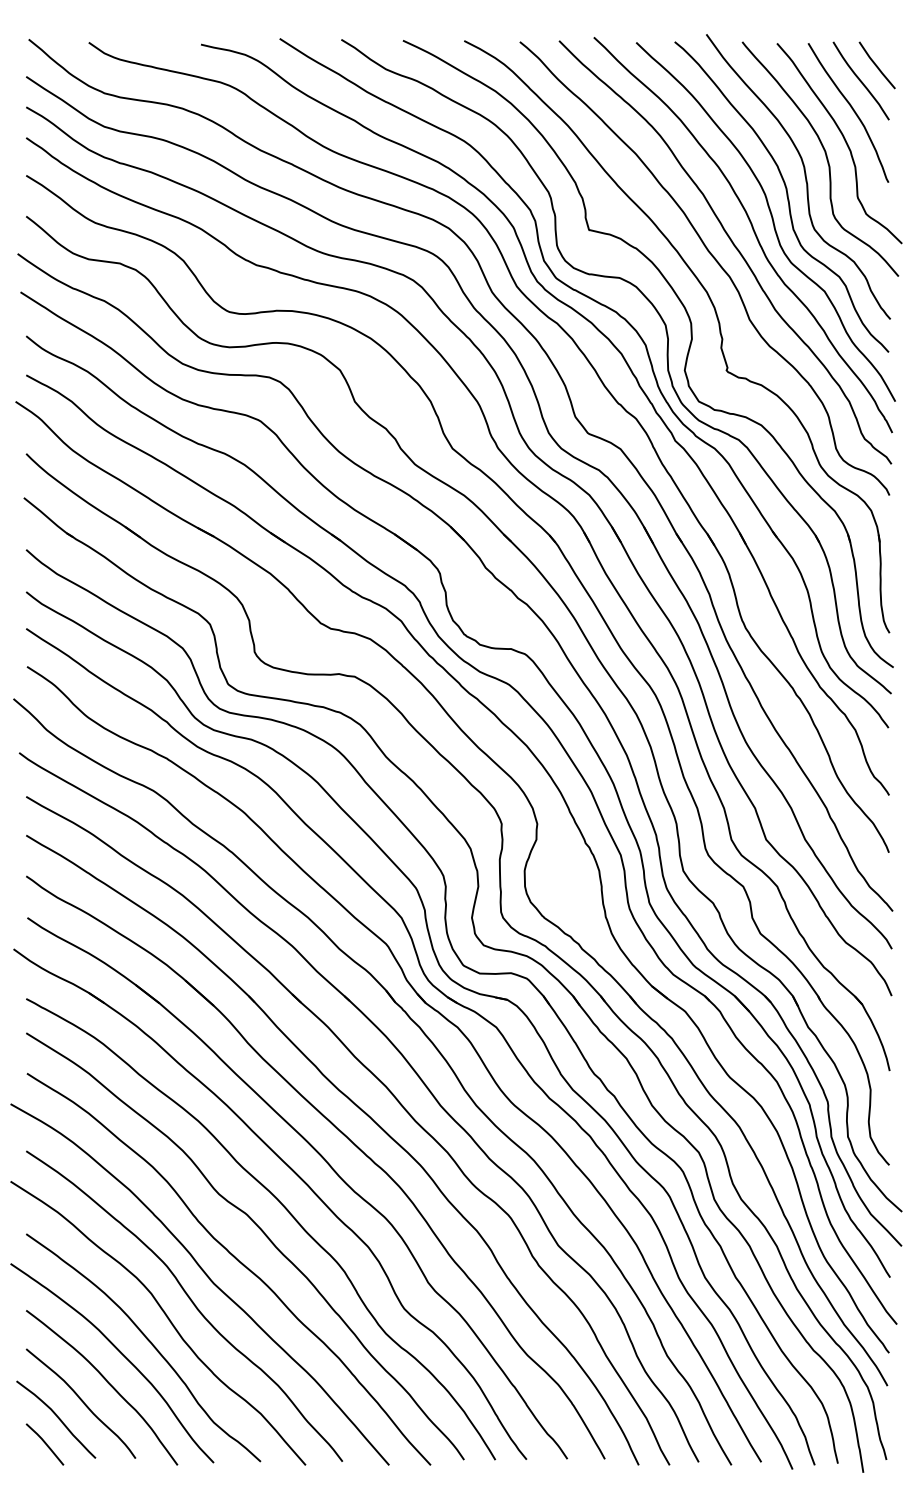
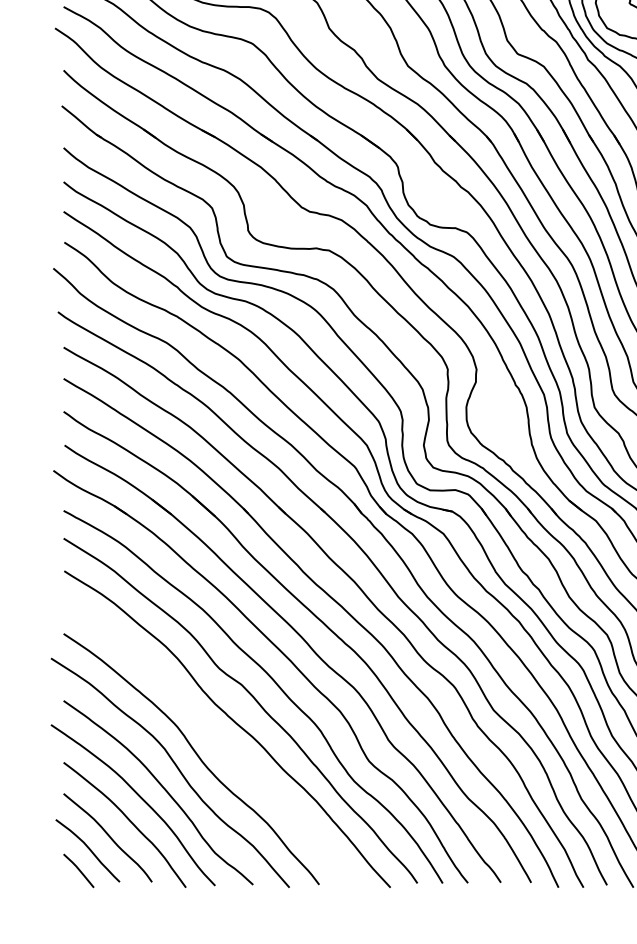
curve: (206, 1276) -> (209, 735), removed

